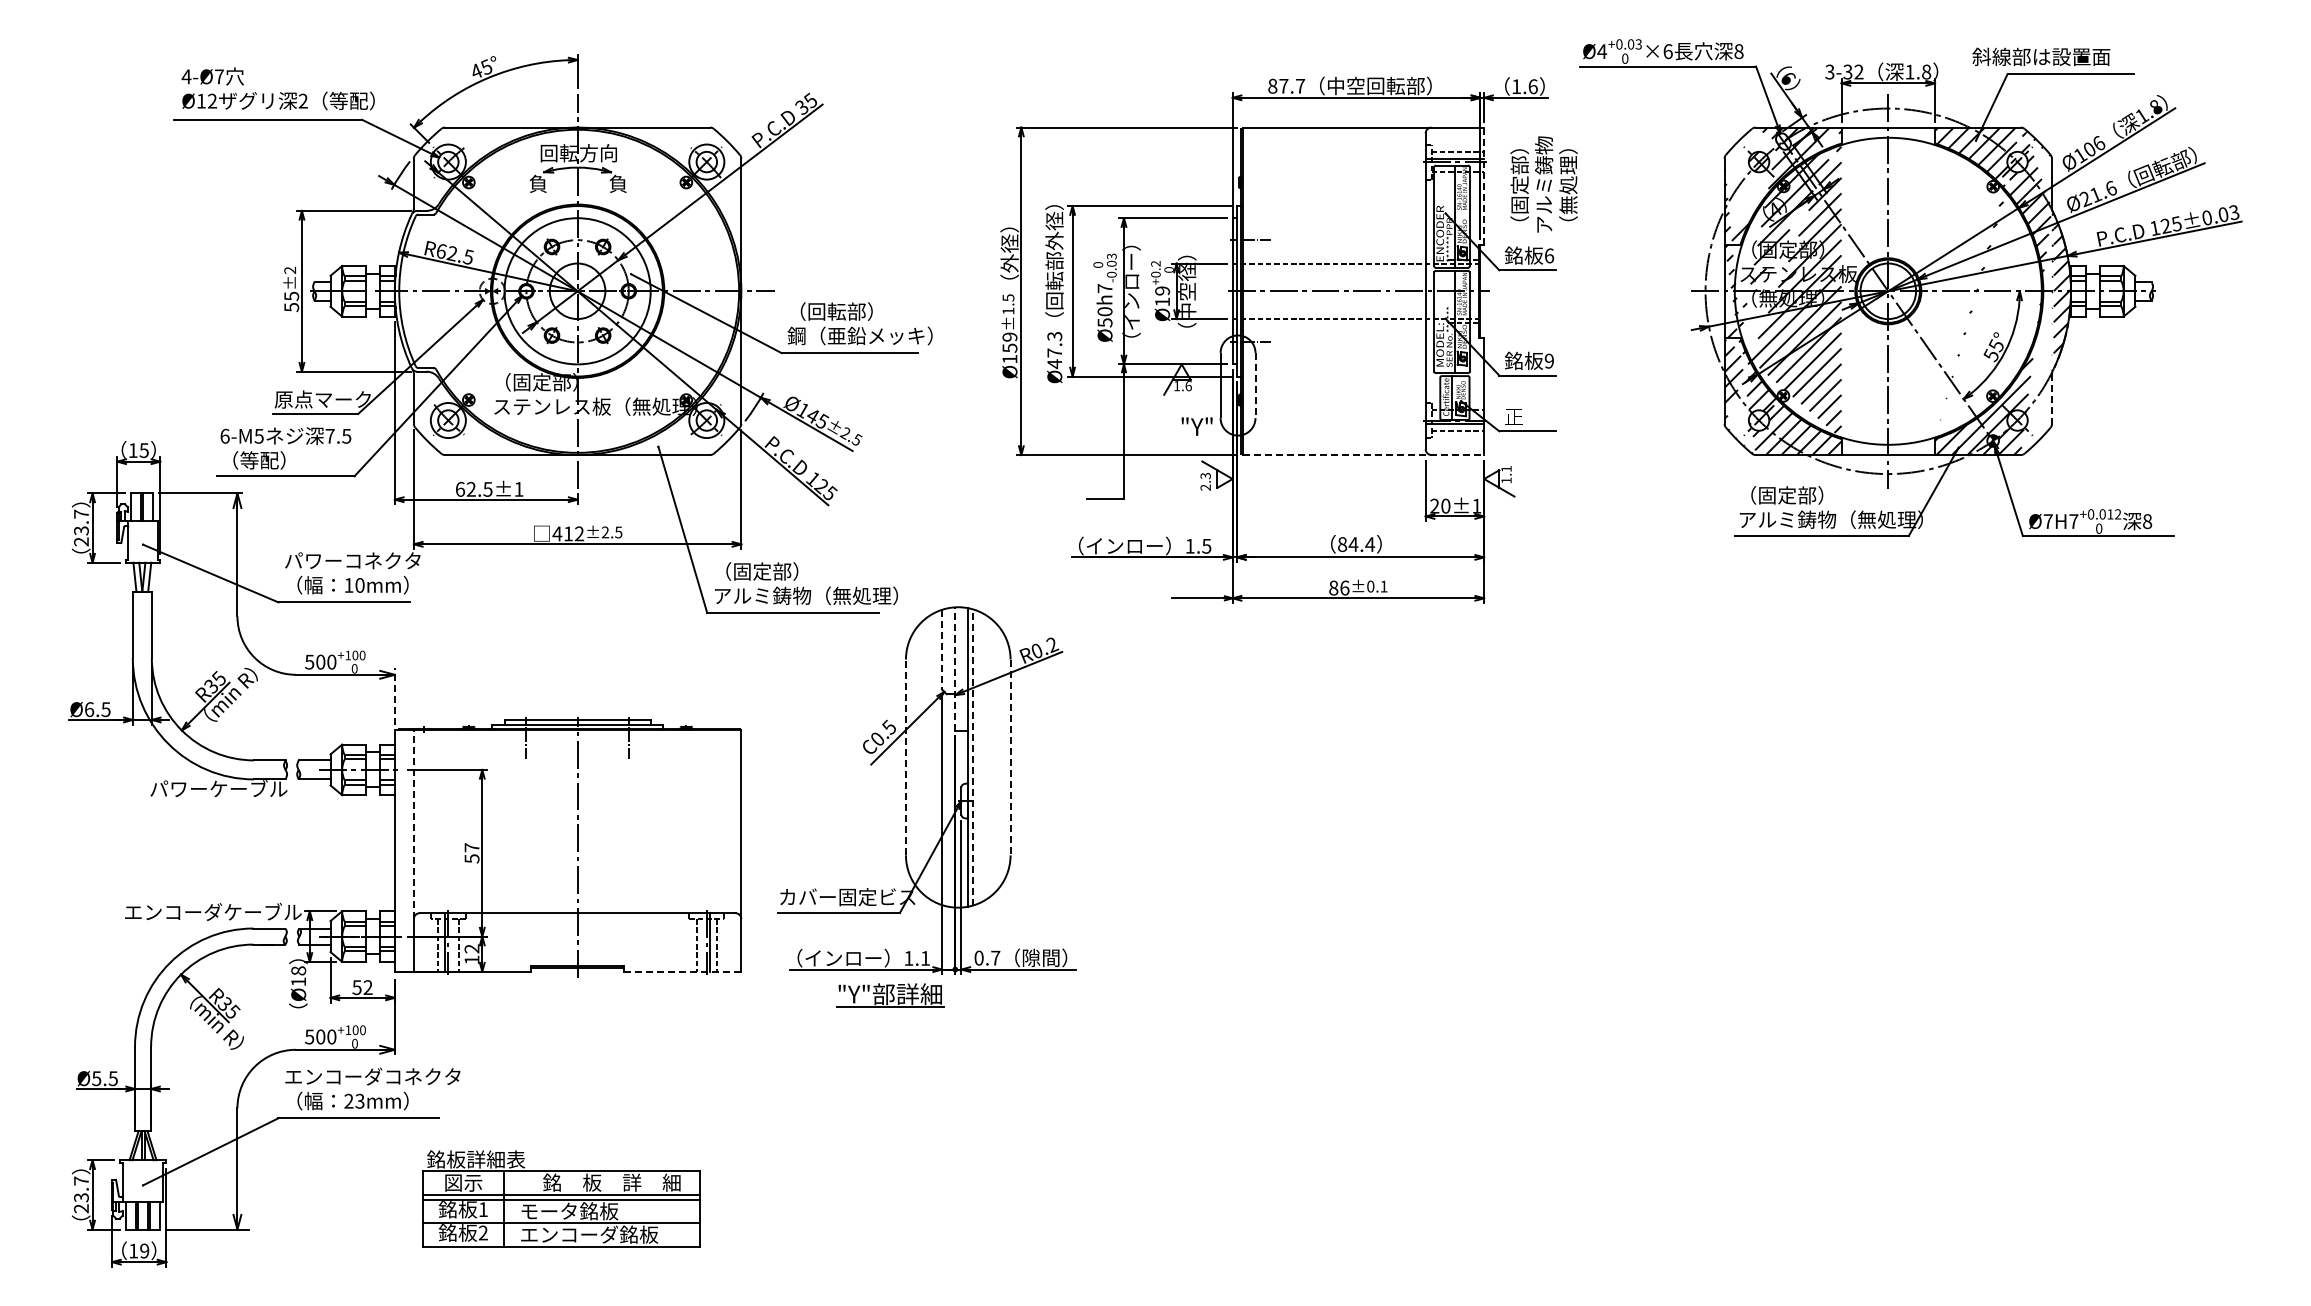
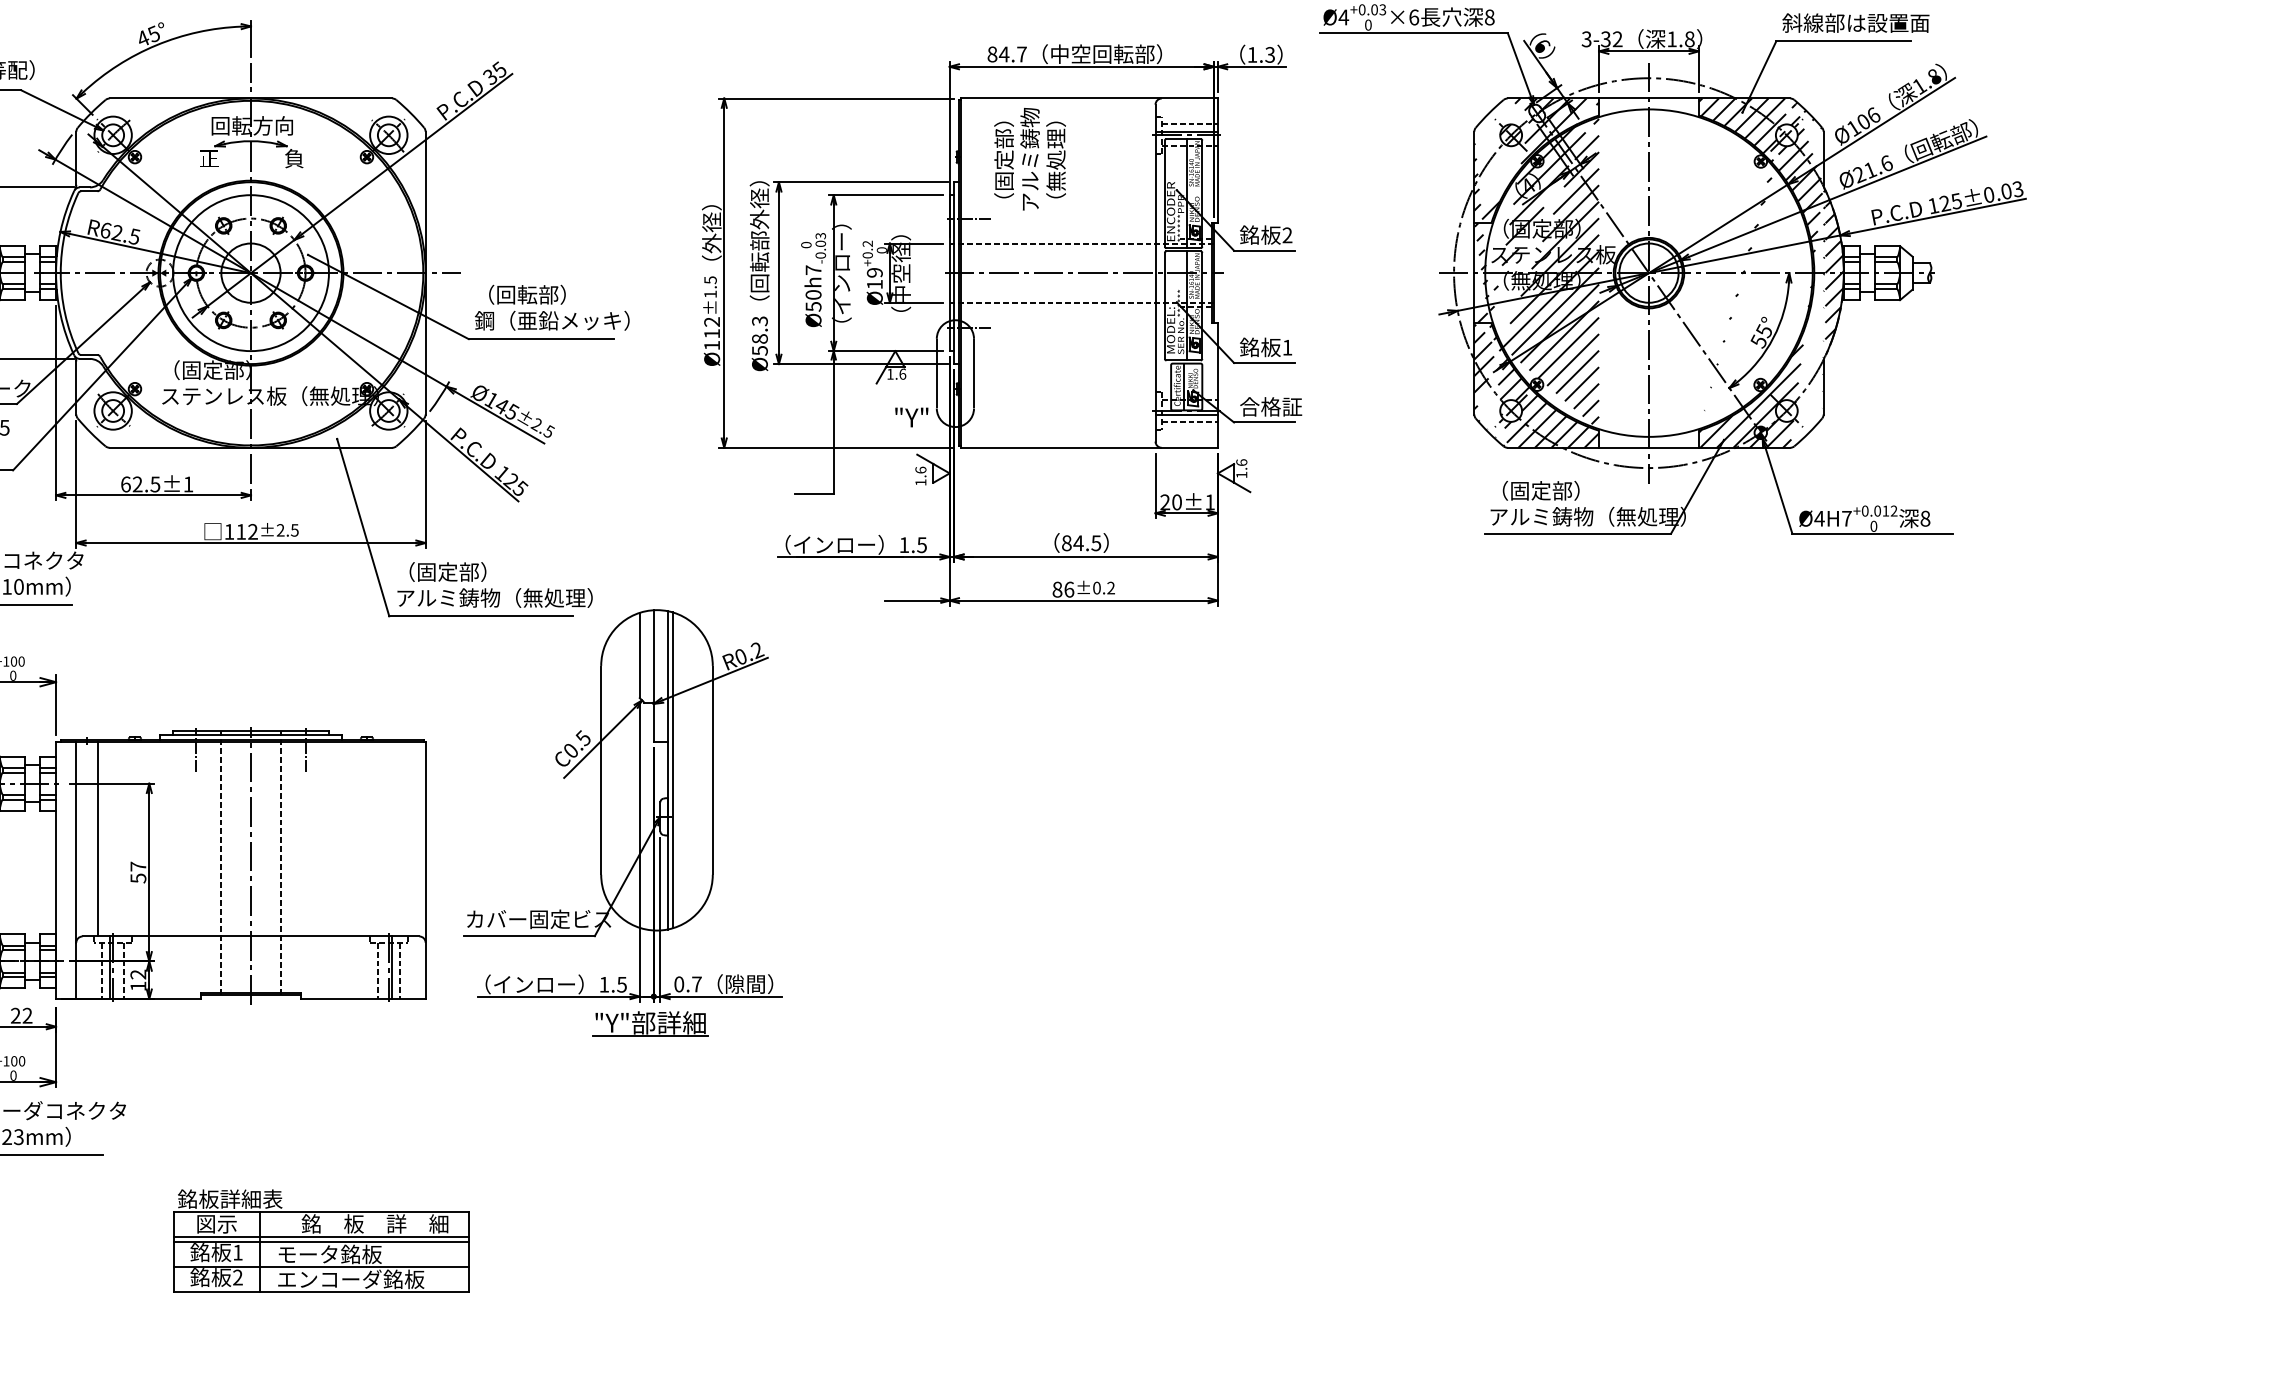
text: (2041, 56) -> (1856, 22), moved
text: (1283, 86) -> (1003, 54), 87.7 -> 84.7
text: (1532, 86) -> (1269, 54), 1.6 -> 1.3
text: (537, 183) -> (208, 158), 負 -> 正
text: (1543, 184) -> (1029, 159), moved
line: (1484, 185) -> (1218, 160), dashed -> solid
text: (1549, 255) -> (1287, 234), 6 -> 2
text: (1009, 342) -> (711, 327), Ø159 -> Ø112
text: (1054, 358) -> (759, 344), Ø47.3 -> Ø58.3
text: (1548, 360) -> (1286, 346), 9 -> 1
line: (1255, 385) -> (974, 373), dashed -> solid
line: (2052, 398) -> (1824, 387), dashed -> solid
text: (1534, 416) -> (1271, 406), 正 -> 合格証
line: (1363, 455) -> (1089, 448), dashed -> solid
text: (1506, 468) -> (1241, 462), 1.1 -> 1.6
text: (1205, 481) -> (920, 476), 2.3 -> 1.6
text: (2048, 521) -> (1819, 518), Ø7H7 -> Ø4H7
text: (557, 533) -> (229, 531), 412 -> 112
text: (1370, 544) -> (1096, 543), 84.4 -> 84.5
text: (1383, 586) -> (1110, 588), ±0.1 -> ±0.2
line: (942, 649) -> (640, 655), dashed -> solid
line: (955, 668) -> (654, 675), dashed -> solid
line: (394, 695) -> (55, 704), dashed -> solid
line: (972, 756) -> (672, 769), dashed -> solid
line: (905, 757) -> (600, 770), dashed -> solid
line: (1010, 757) -> (712, 770), dashed -> solid
line: (433, 821) -> (97, 838), added
line: (413, 824) -> (75, 841), dashed -> solid
line: (549, 843) -> (221, 862), added
line: (605, 843) -> (280, 862), added
text: (924, 958) -> (620, 984), 1.1 -> 1.5
line: (683, 971) -> (363, 998), dashed -> solid
text: (356, 987) -> (15, 1015), 52 -> 22
part: (890, 995) -> (650, 1024), moved
part: (561, 1198) -> (321, 1240), moved

